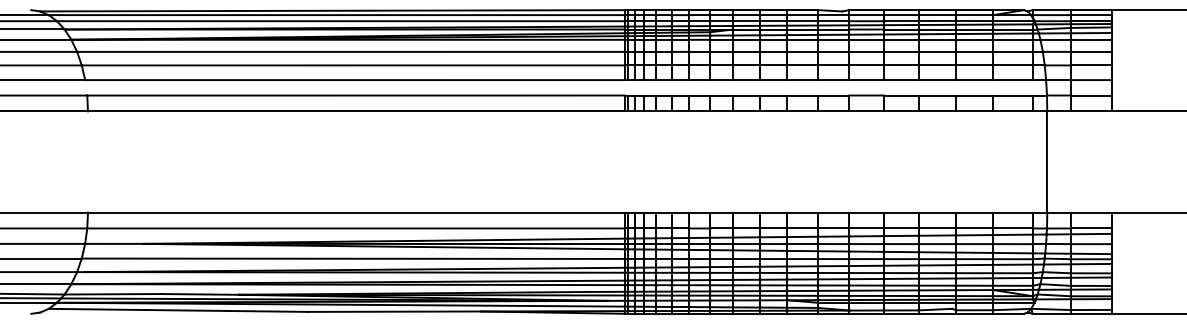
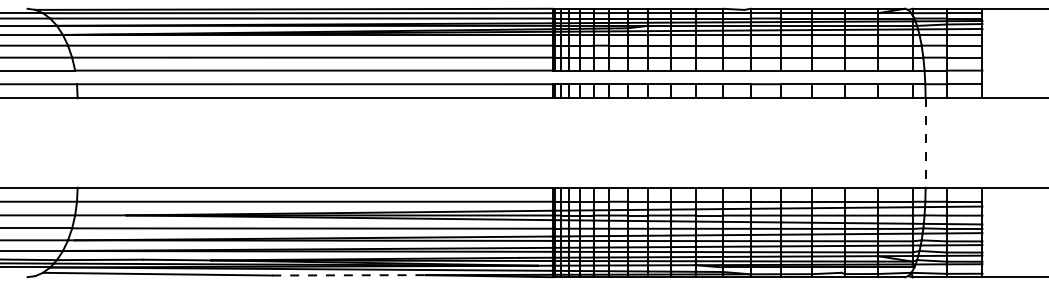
line: (1047, 162) -> (925, 143), solid -> dashed
line: (394, 311) -> (348, 275), solid -> dashed

